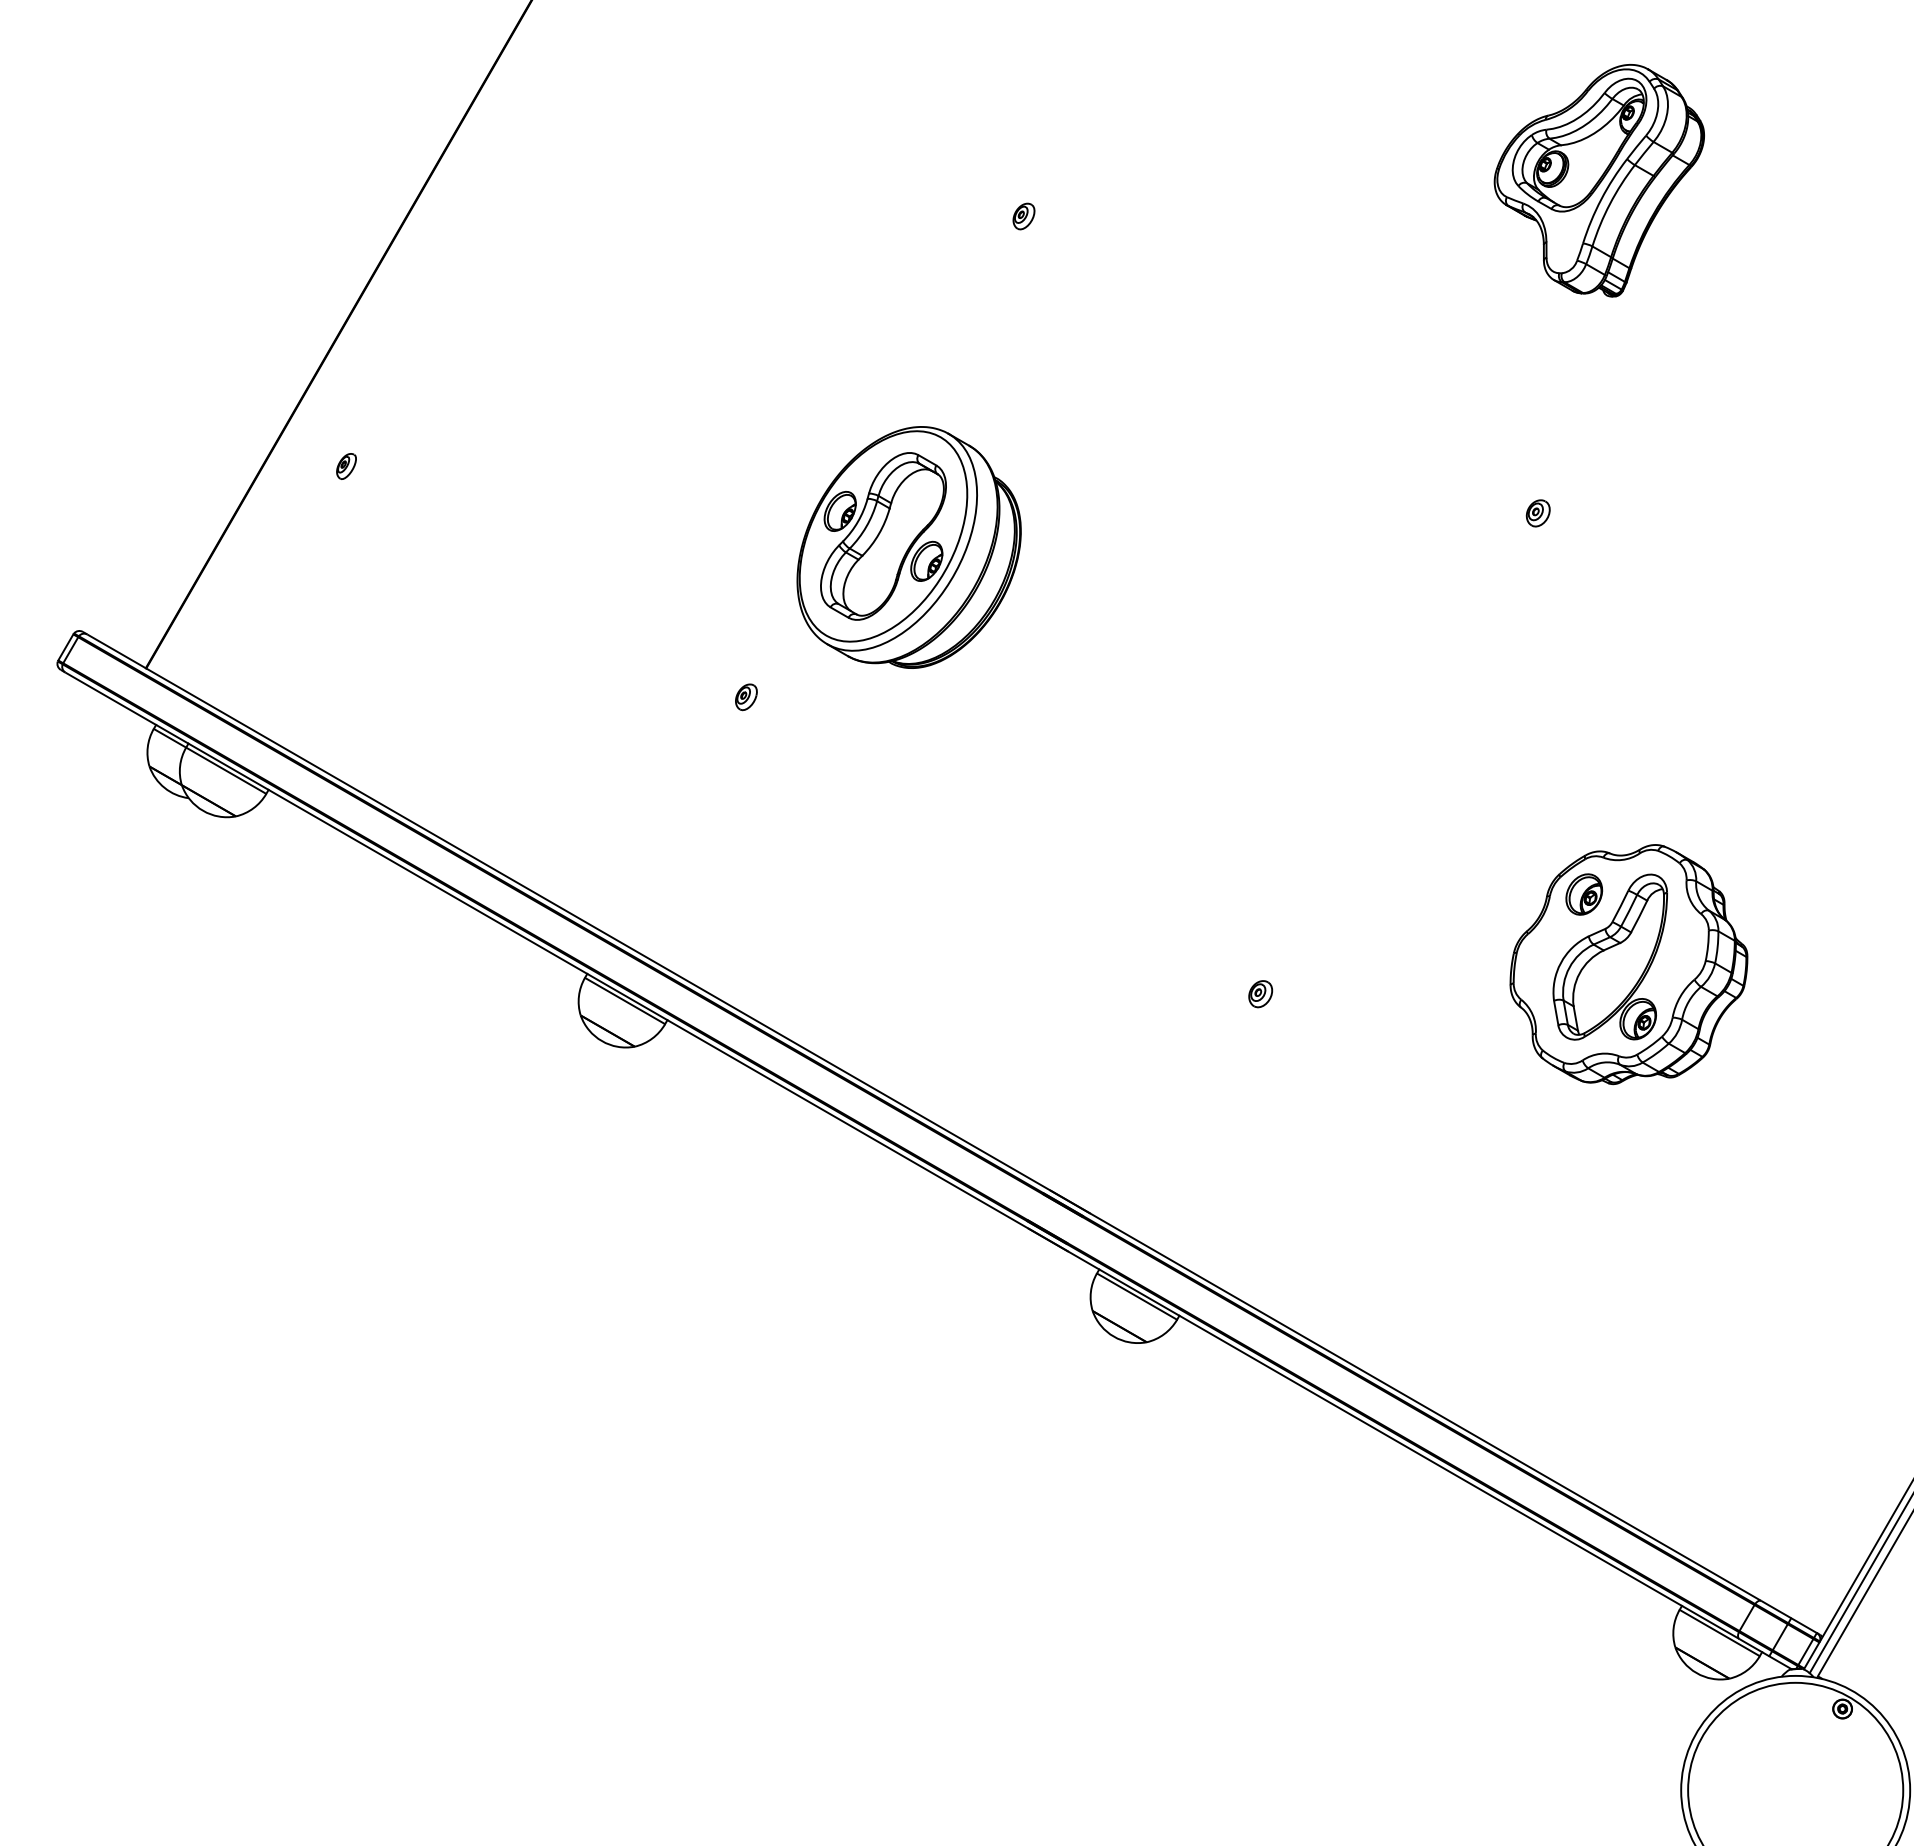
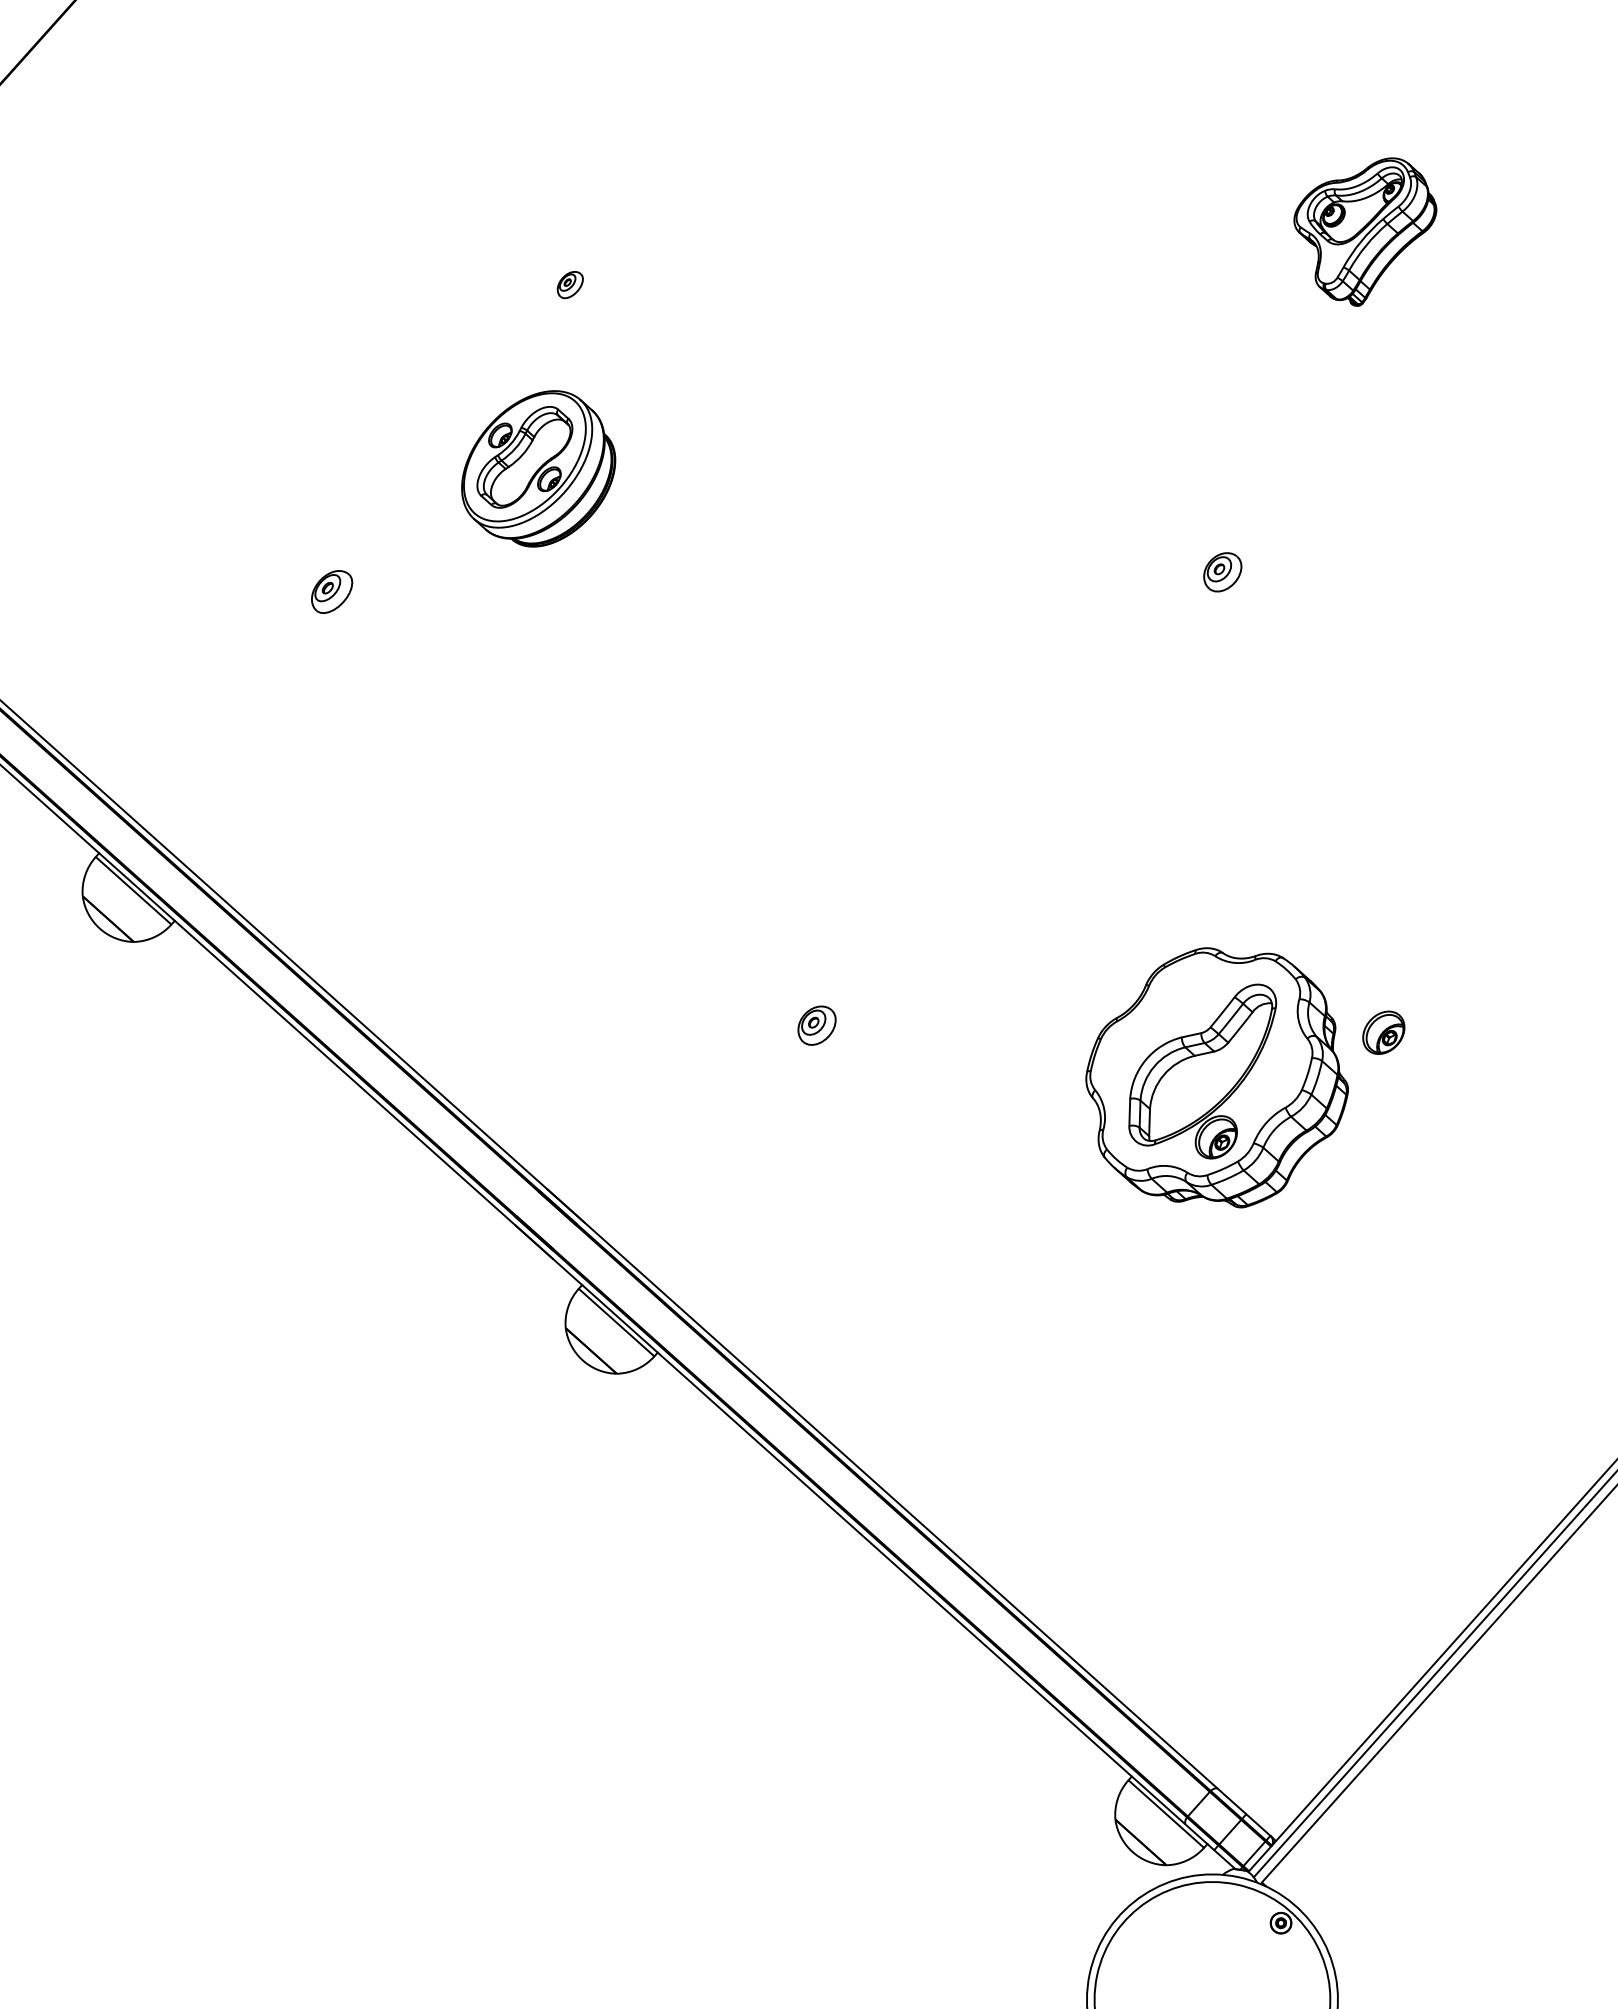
part: (1598, 180) -> (1361, 228), size x0.6
part: (1023, 216) -> (569, 284), moved
part: (1537, 513) -> (1221, 572), size x1.4
part: (908, 547) -> (539, 467), size x0.6
part: (746, 697) -> (331, 592), size x1.6
part: (1584, 894) -> (1384, 1032), moved
part: (1260, 994) -> (816, 1026), size x1.4

